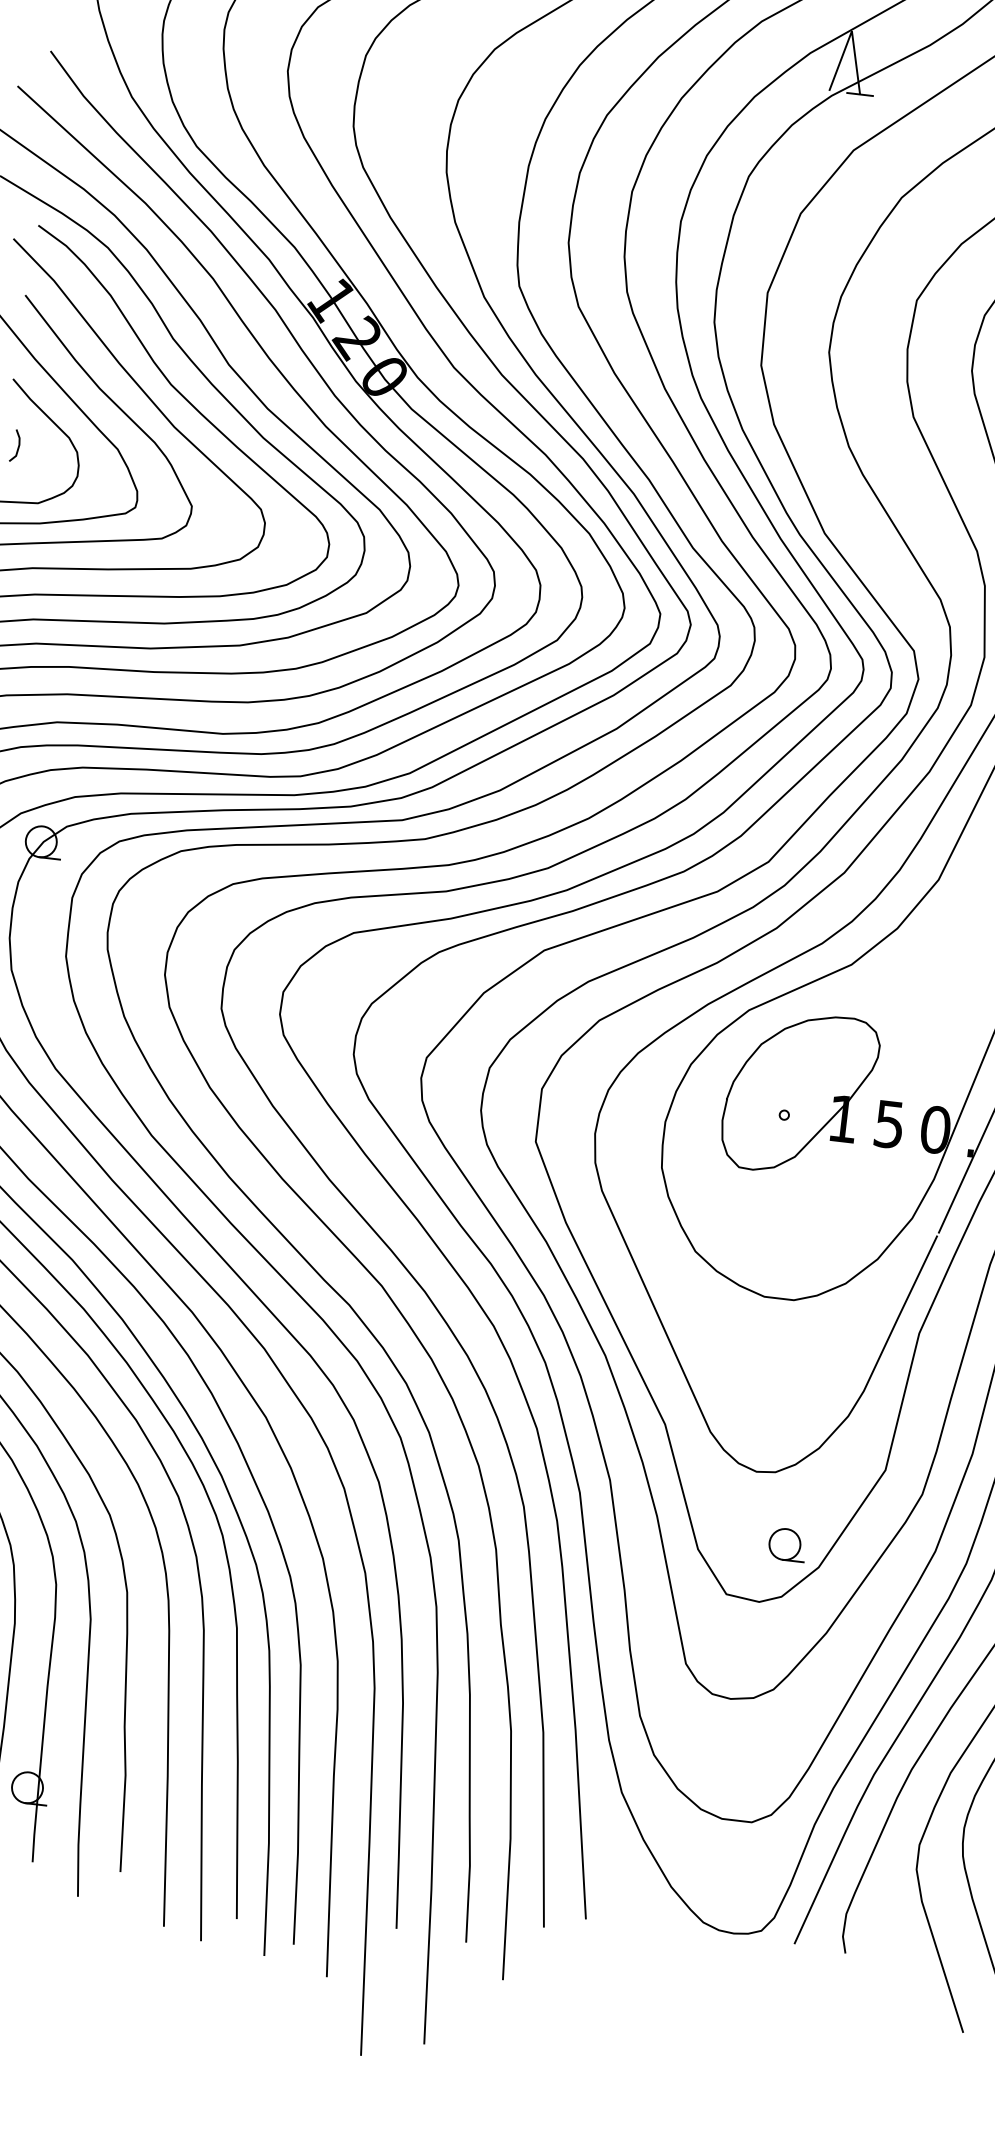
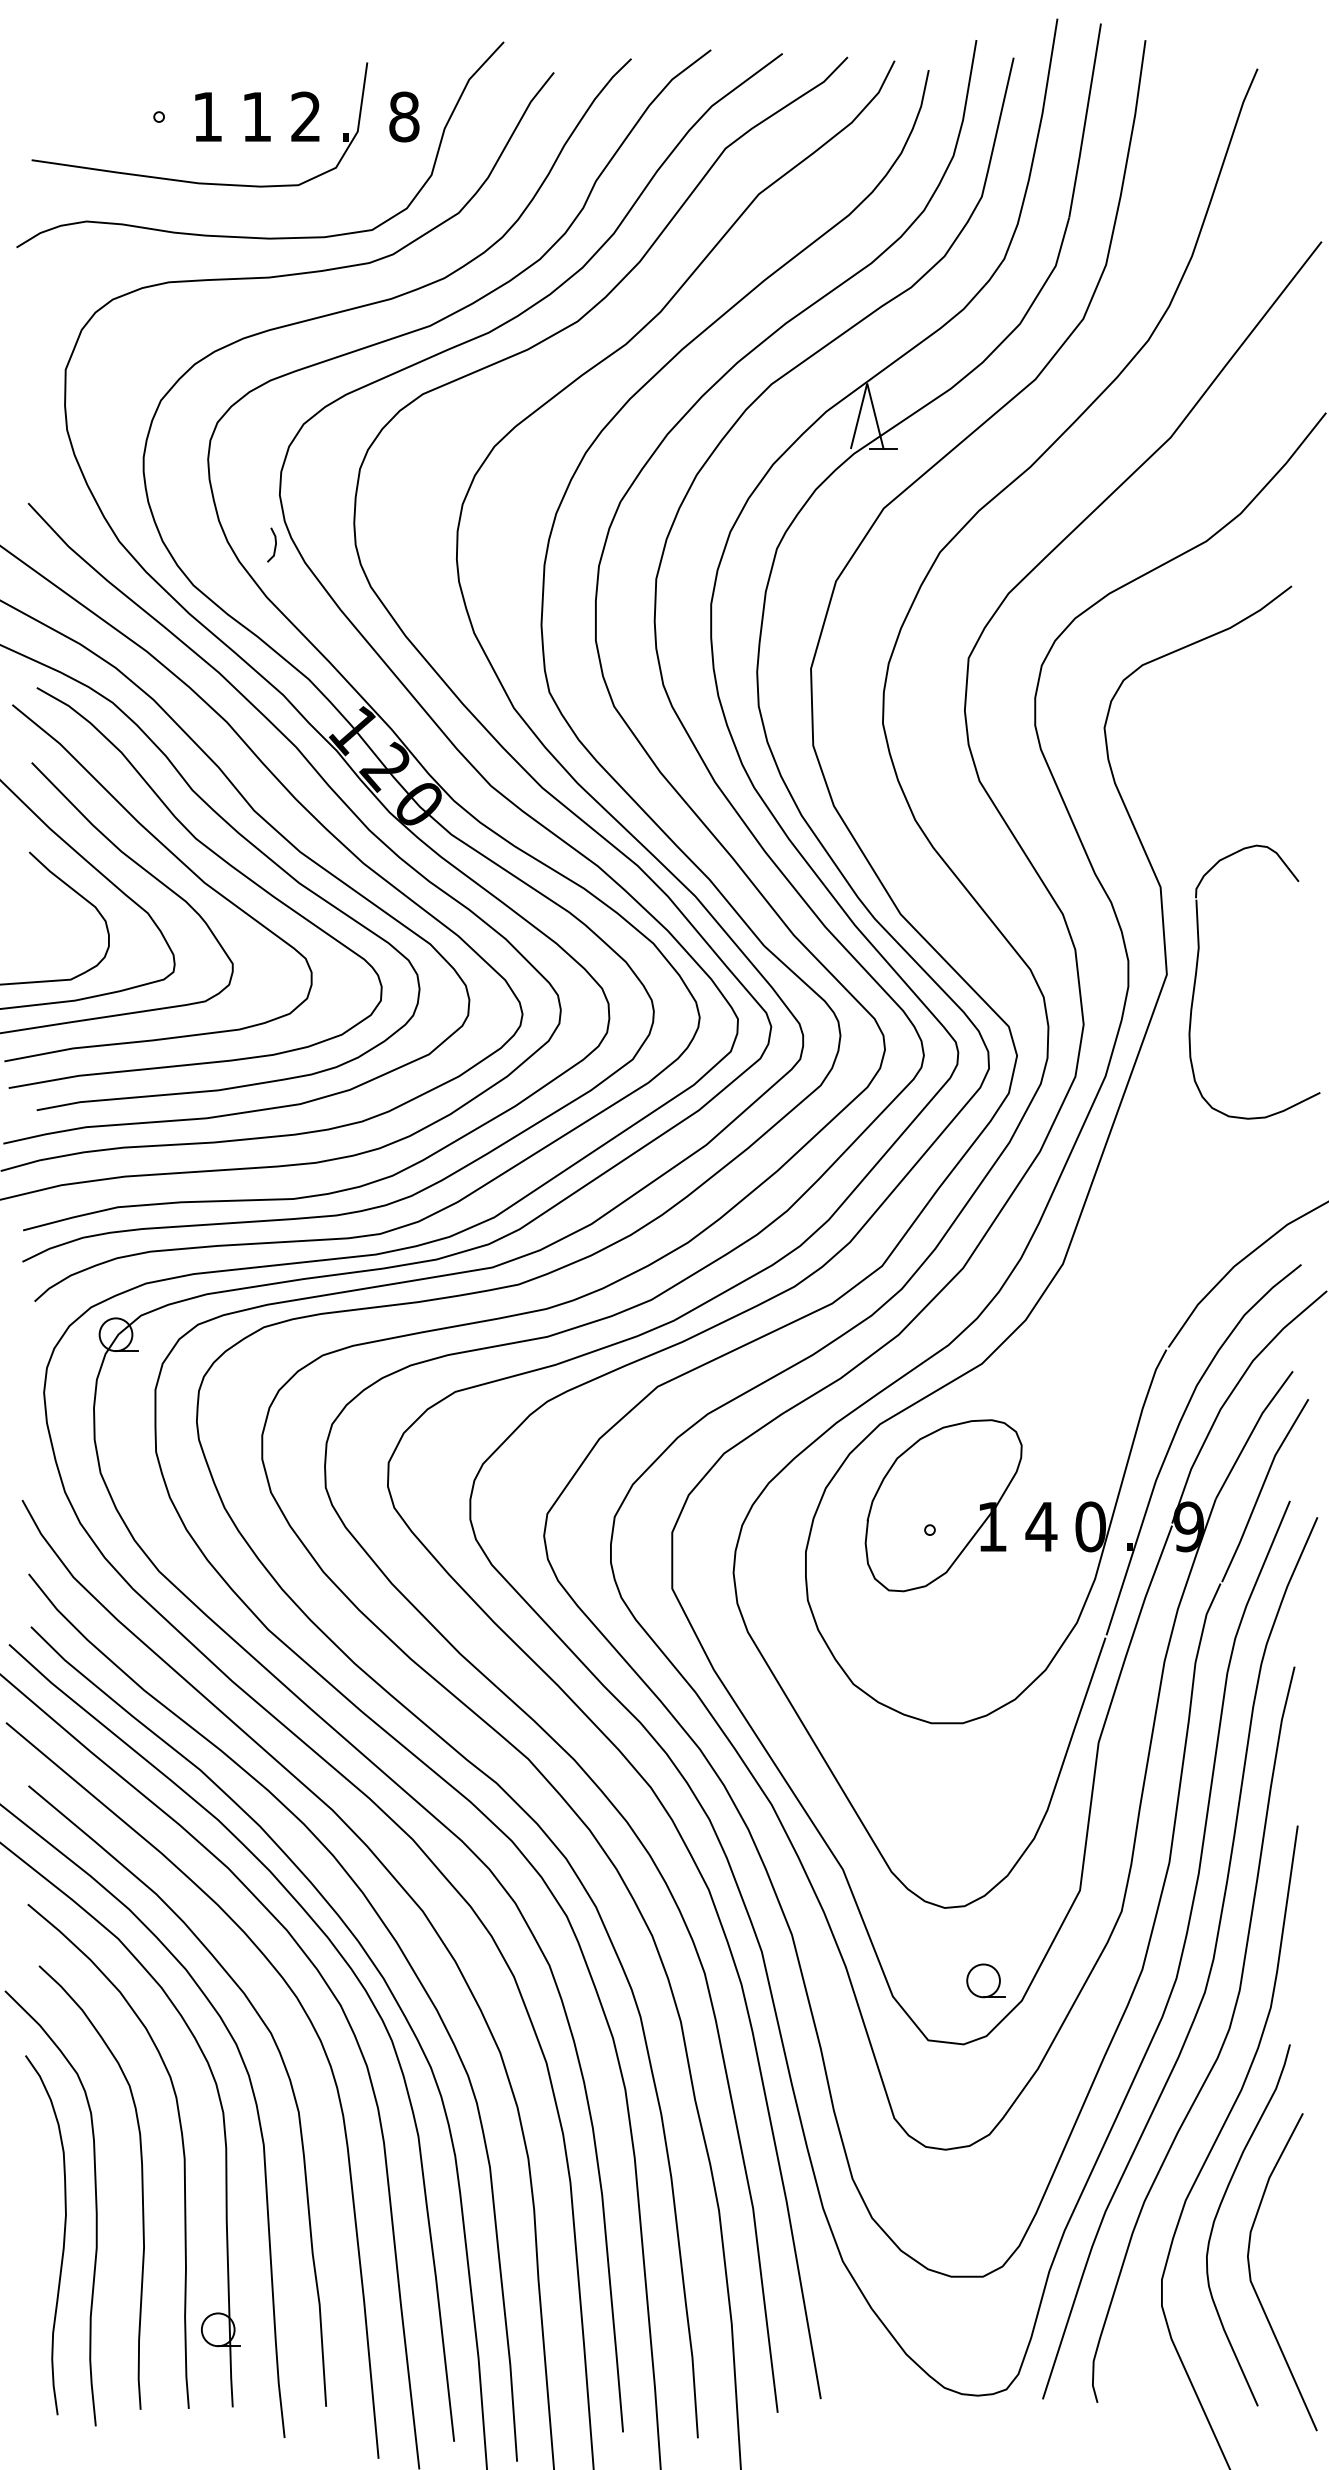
line: (17, 446) -> (274, 545), moved
text: (889, 1125) -> (1041, 1527), 5 -> 4

